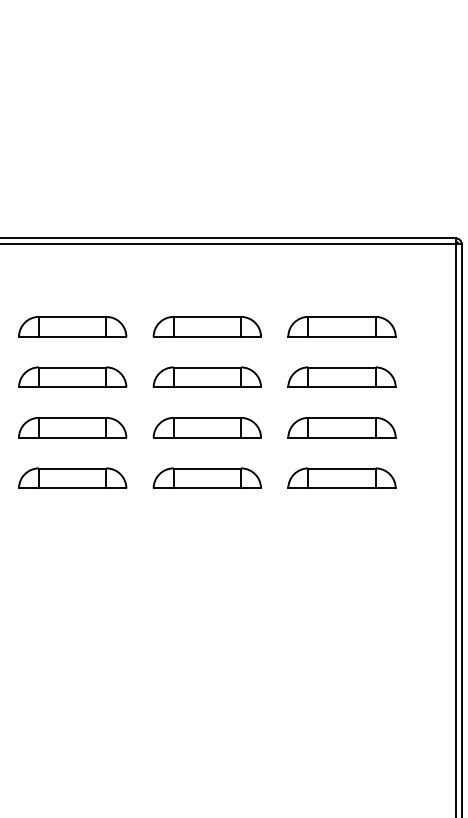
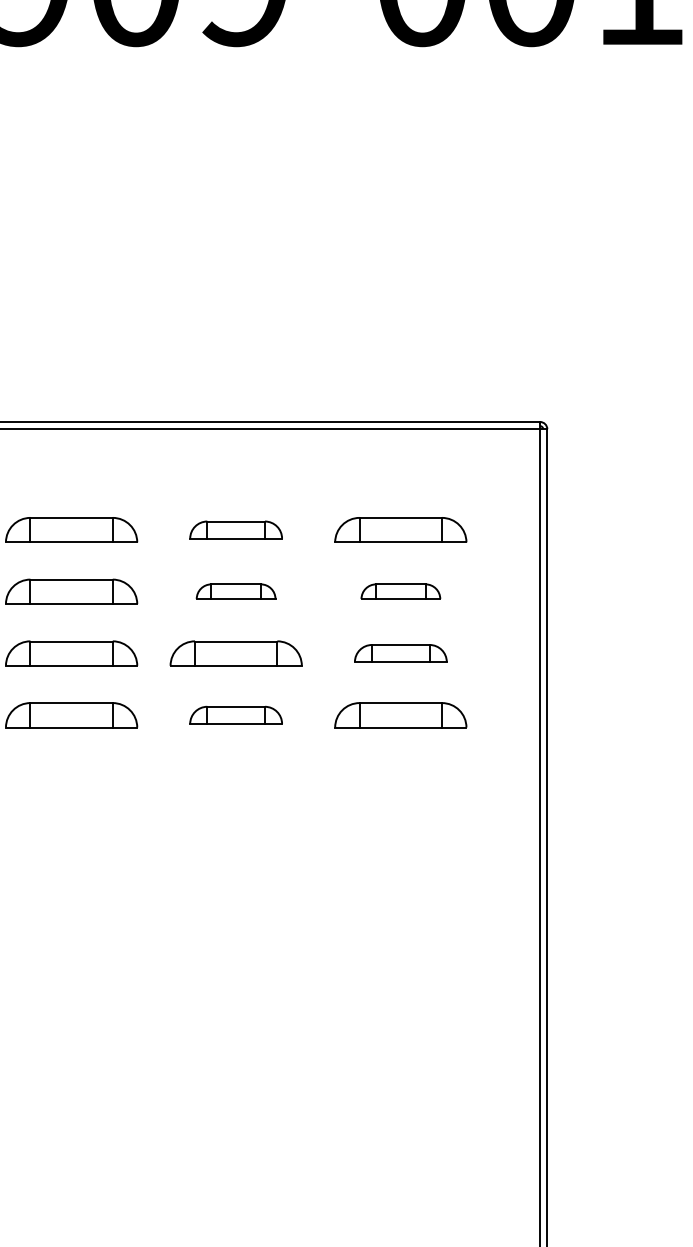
part: (206, 326) -> (235, 529), size x0.7
part: (206, 377) -> (235, 591), size x0.6
part: (341, 377) -> (400, 591), size x0.6
part: (341, 427) -> (400, 653), size x0.7
part: (206, 478) -> (235, 715), size x0.7

